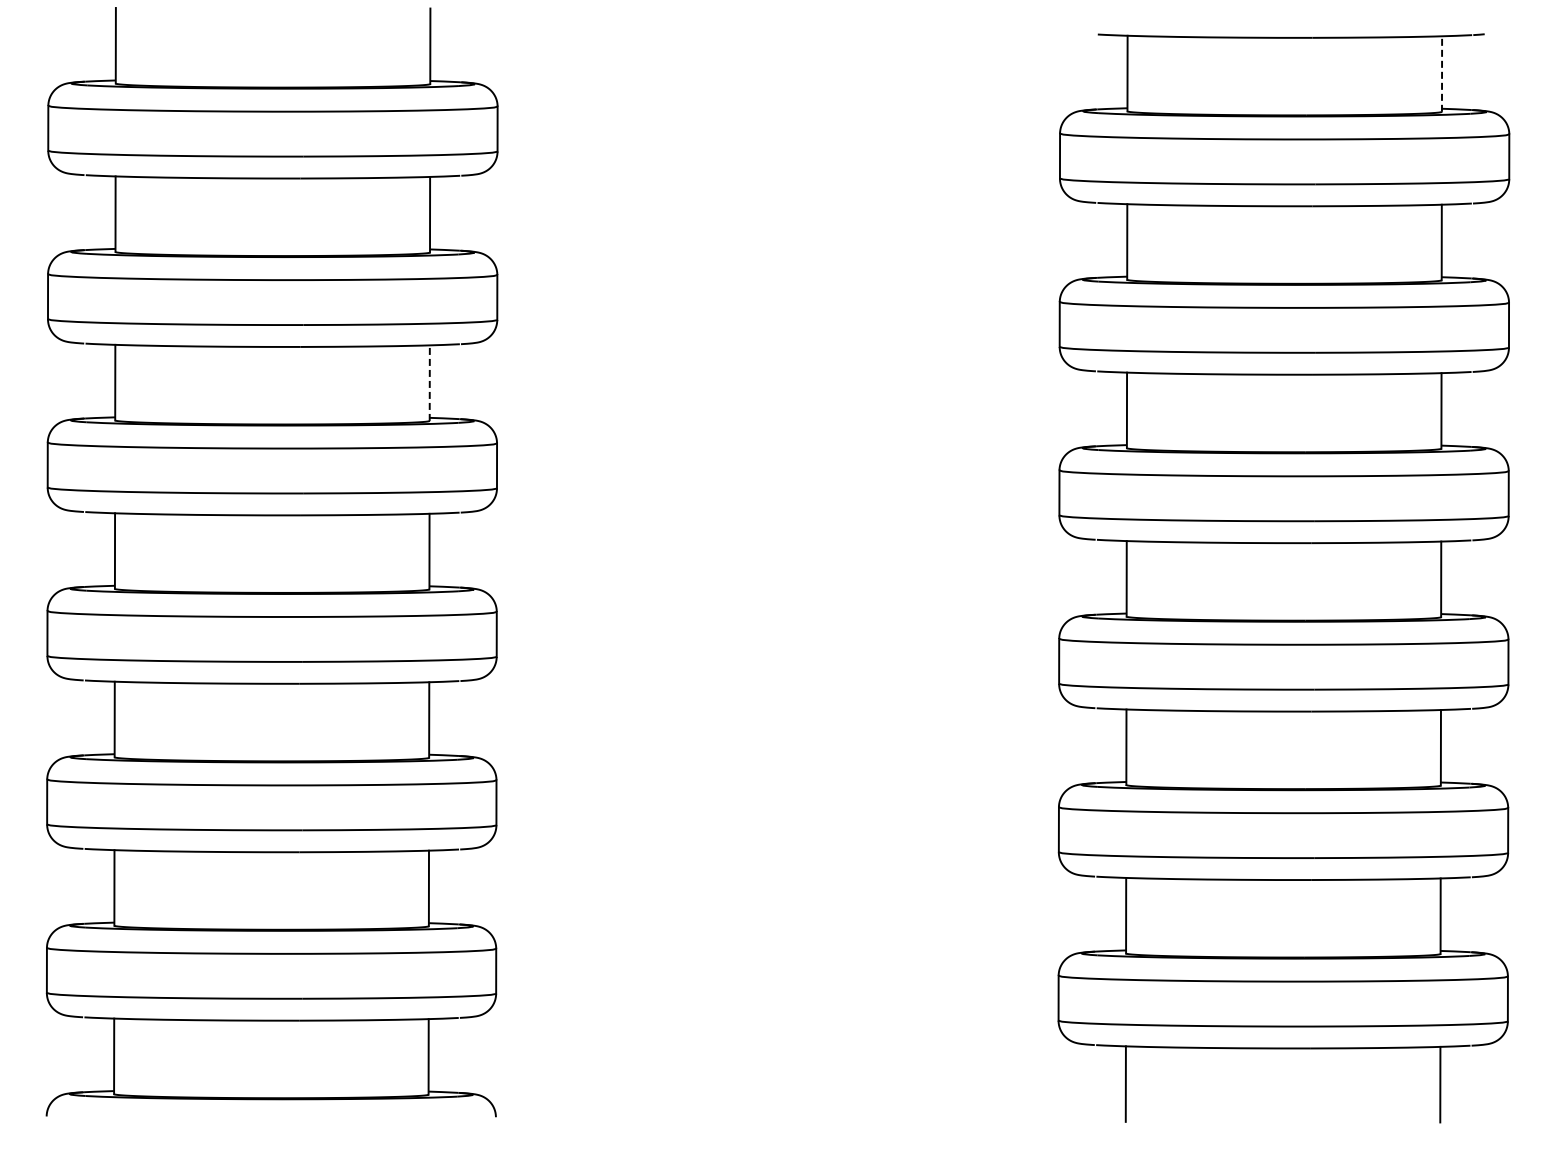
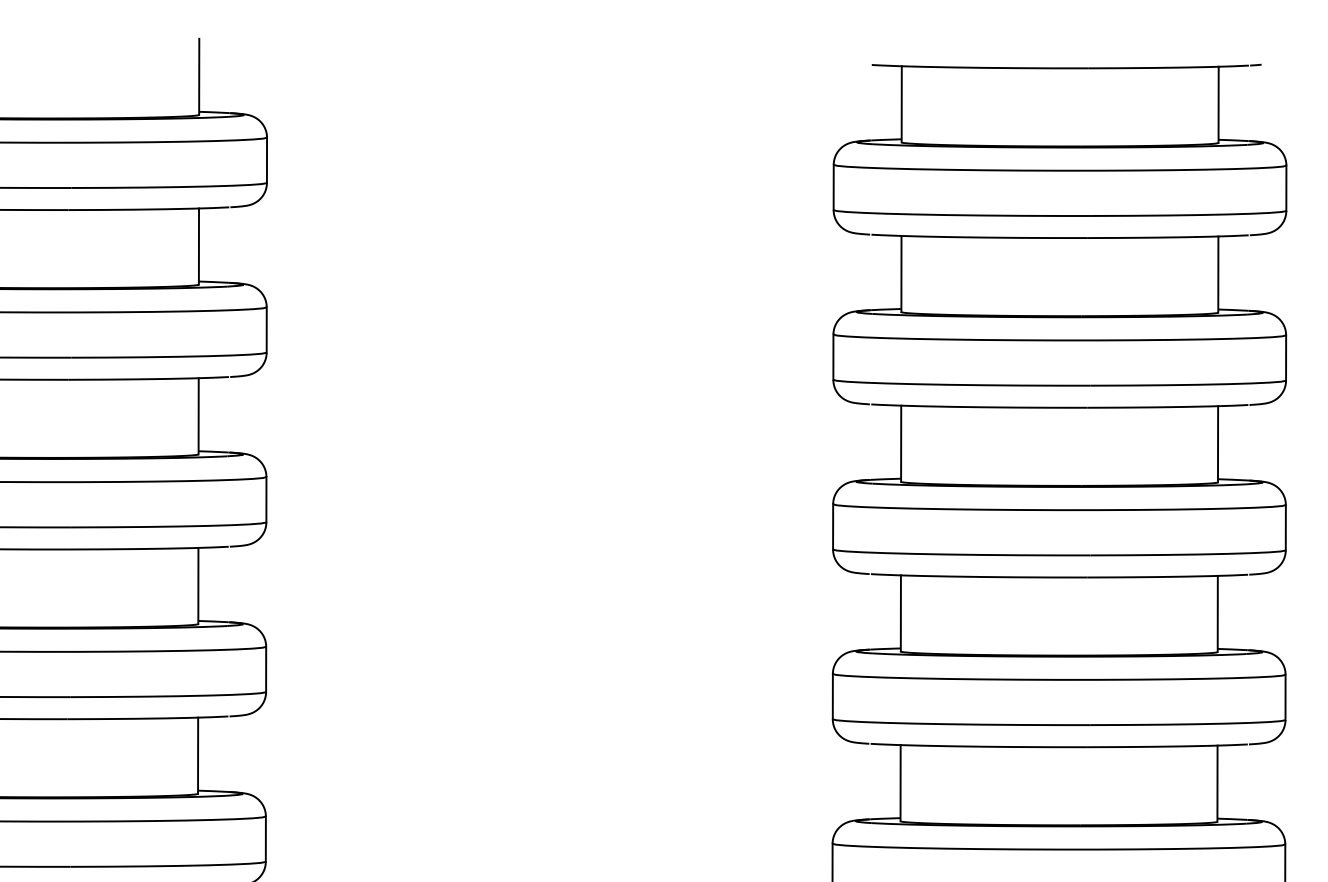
line: (1442, 74) -> (1219, 105), dashed -> solid
line: (429, 383) -> (198, 416), dashed -> solid

